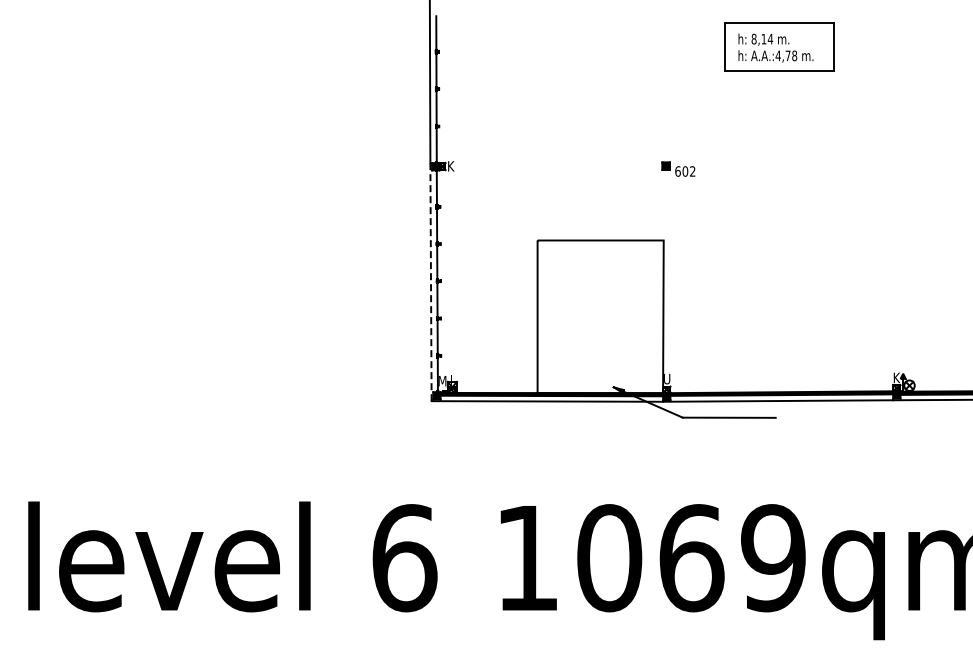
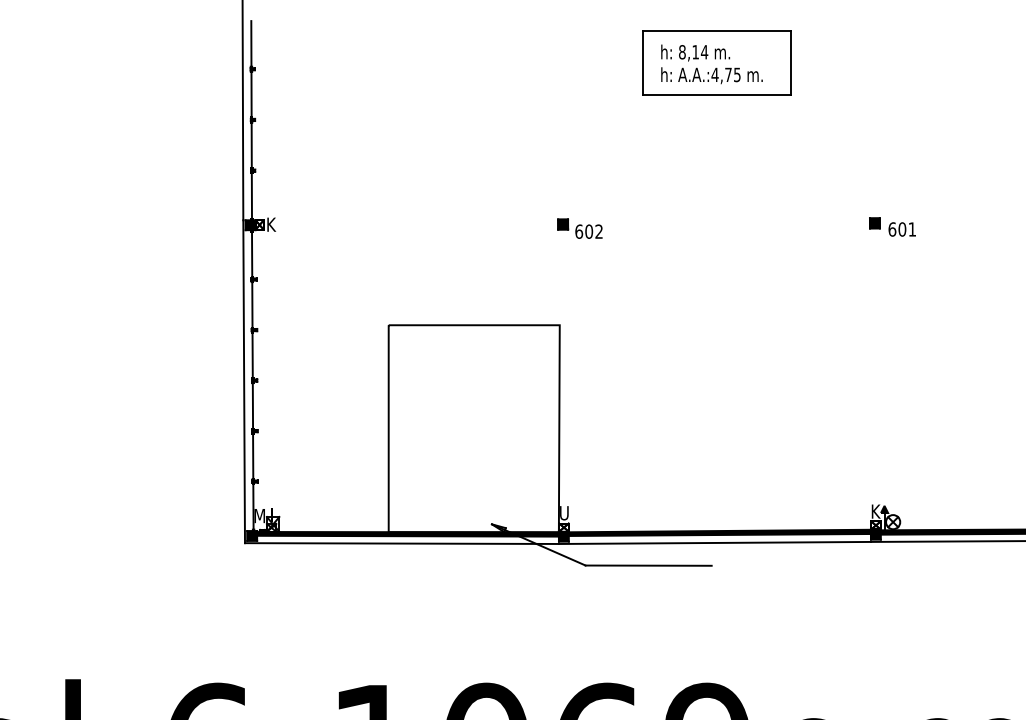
text: (794, 55) -> (737, 74), A.A.:4,78 -> A.A.:4,75
part: (908, 167) -> (891, 226), added
line: (431, 281) -> (244, 380), dashed -> solid

